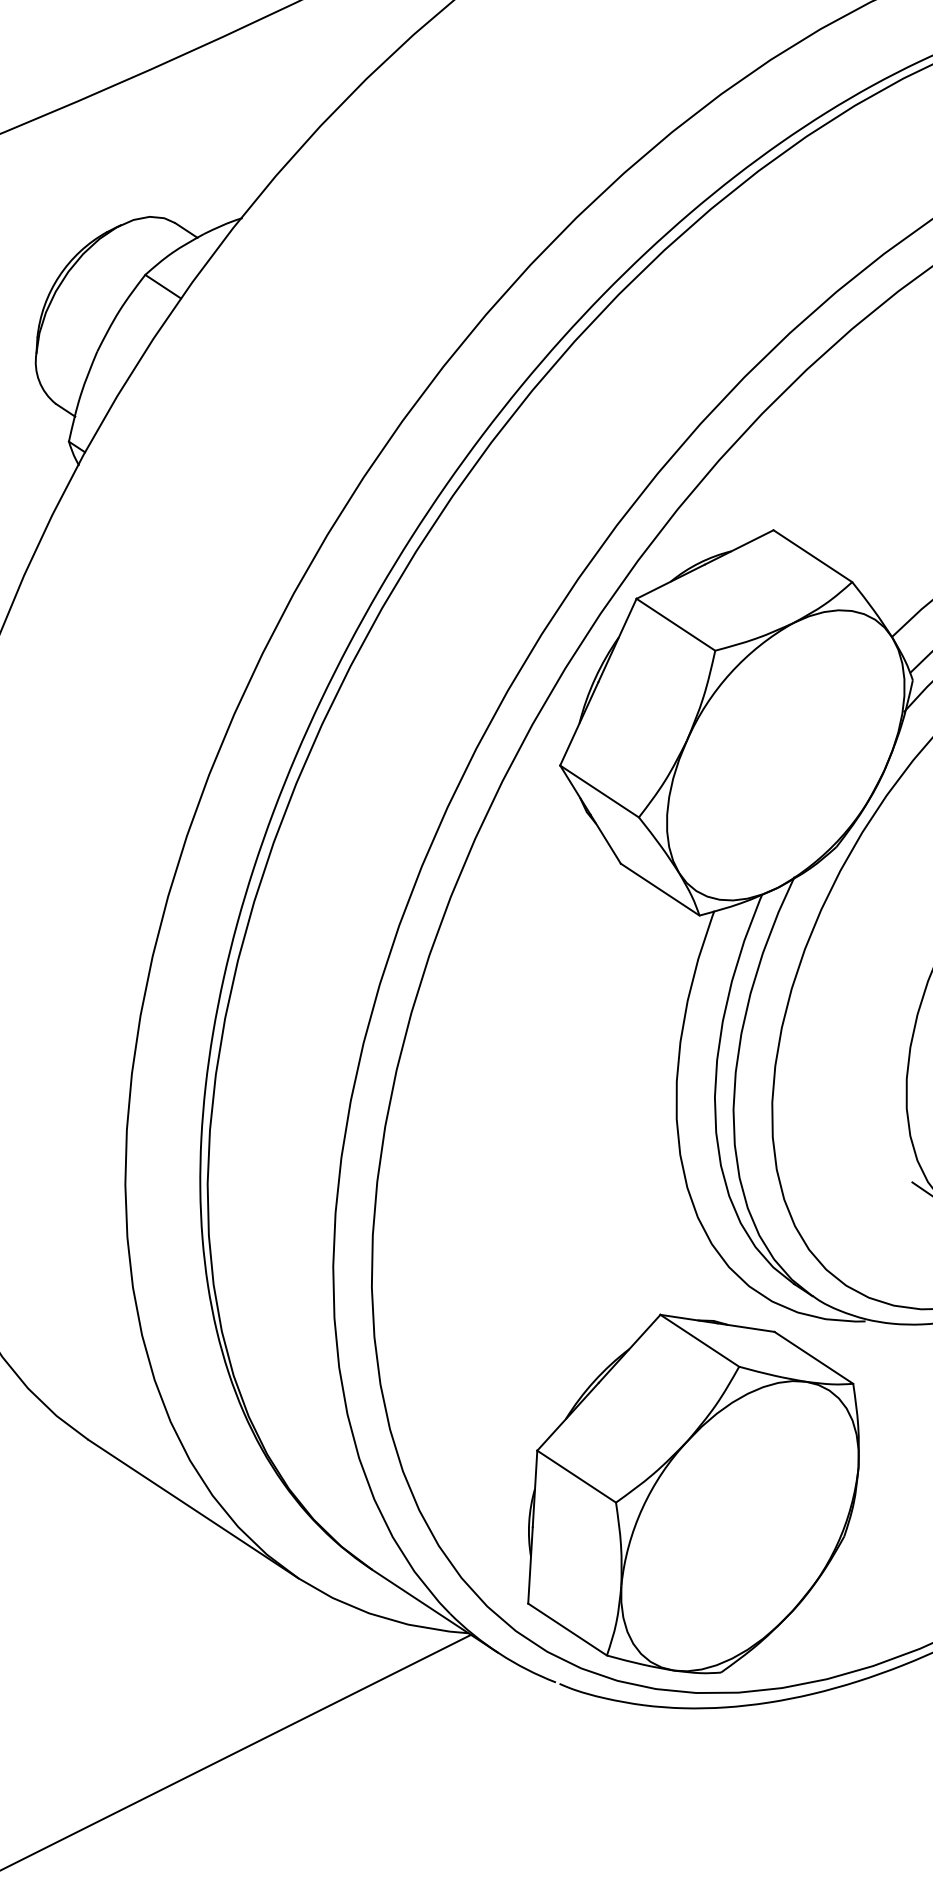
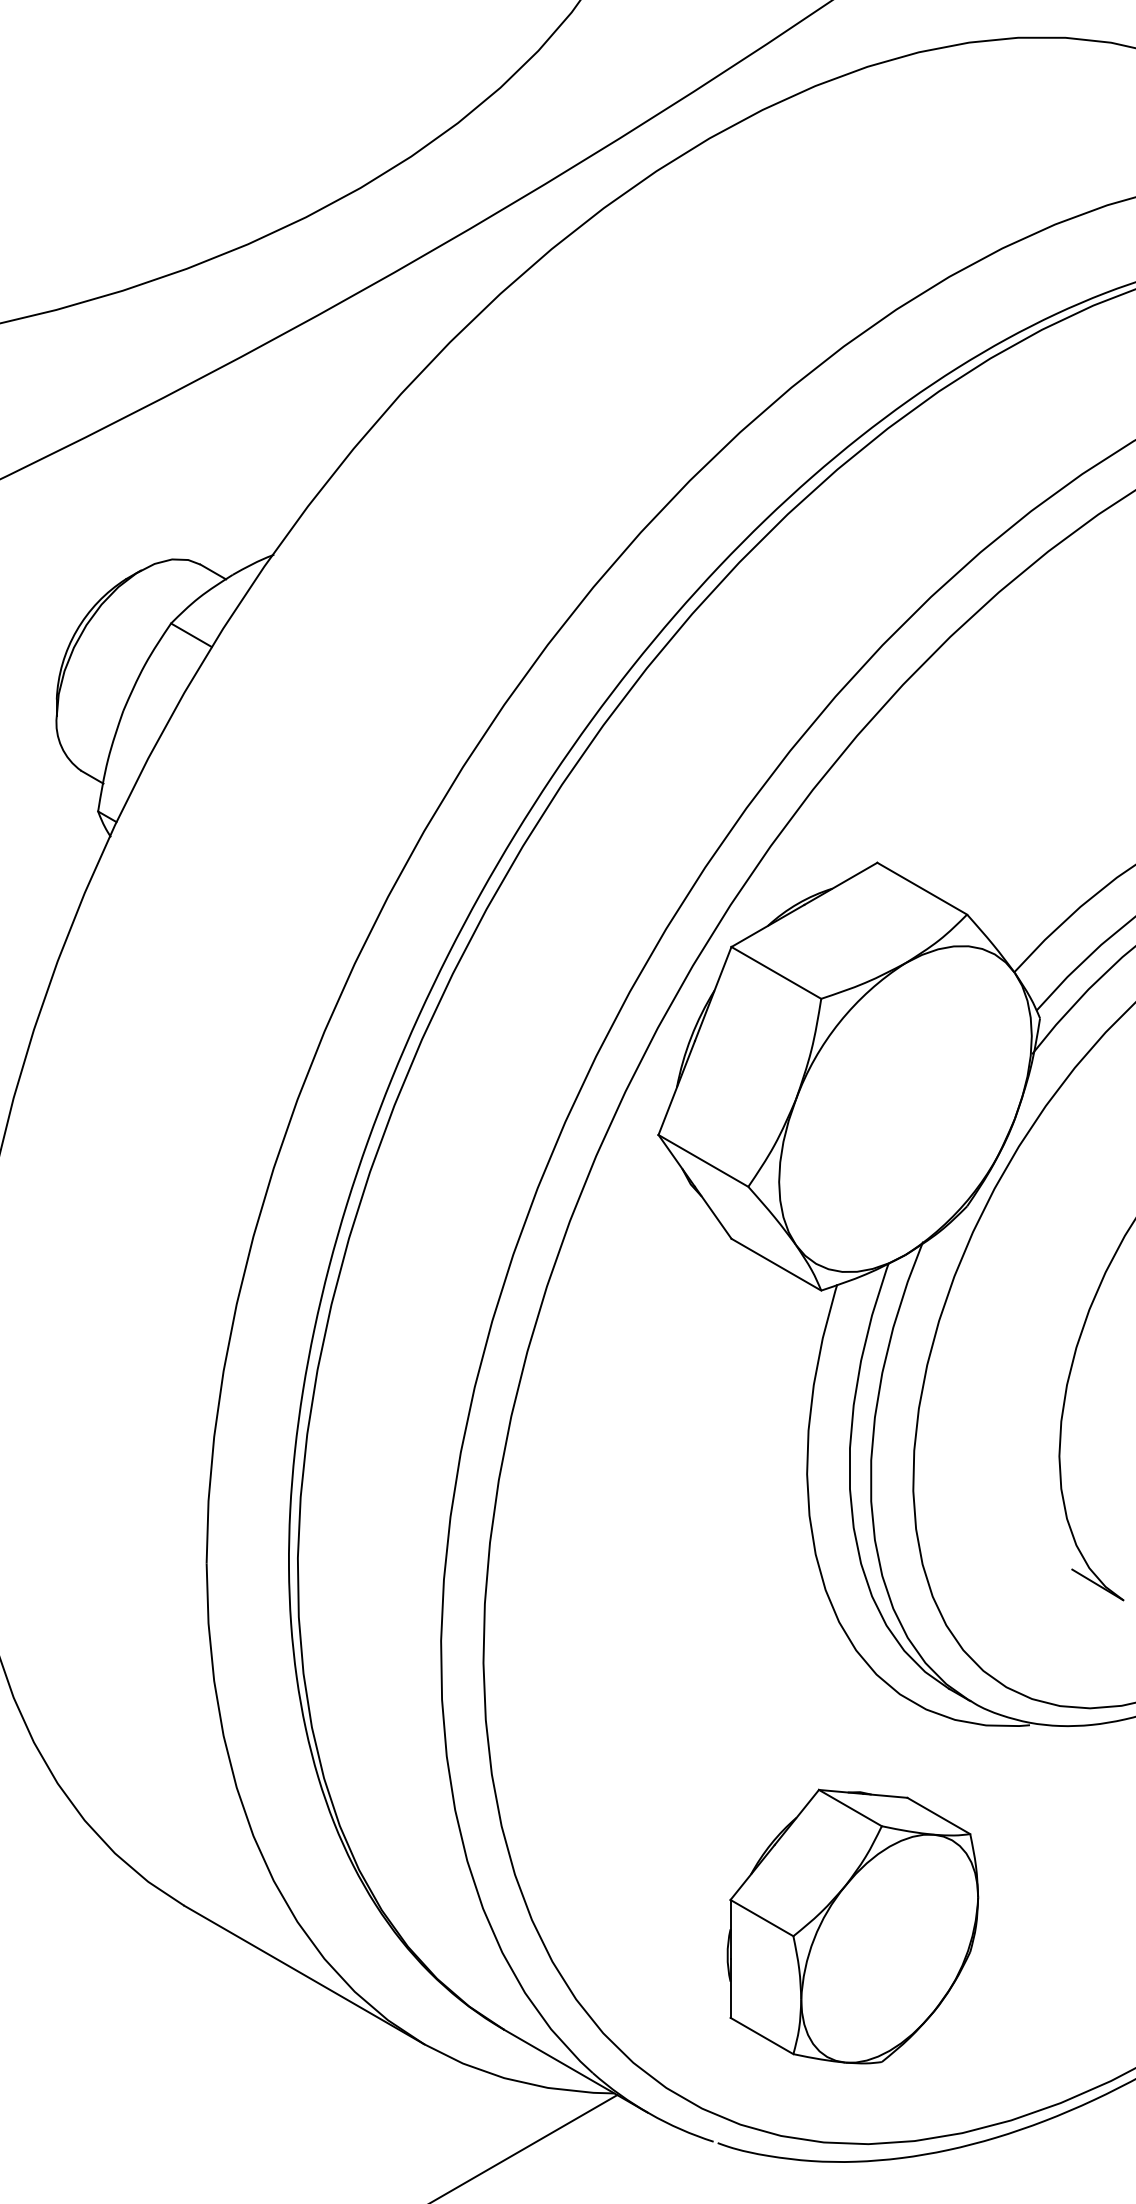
part: (693, 1494) -> (852, 1926), size x0.7

